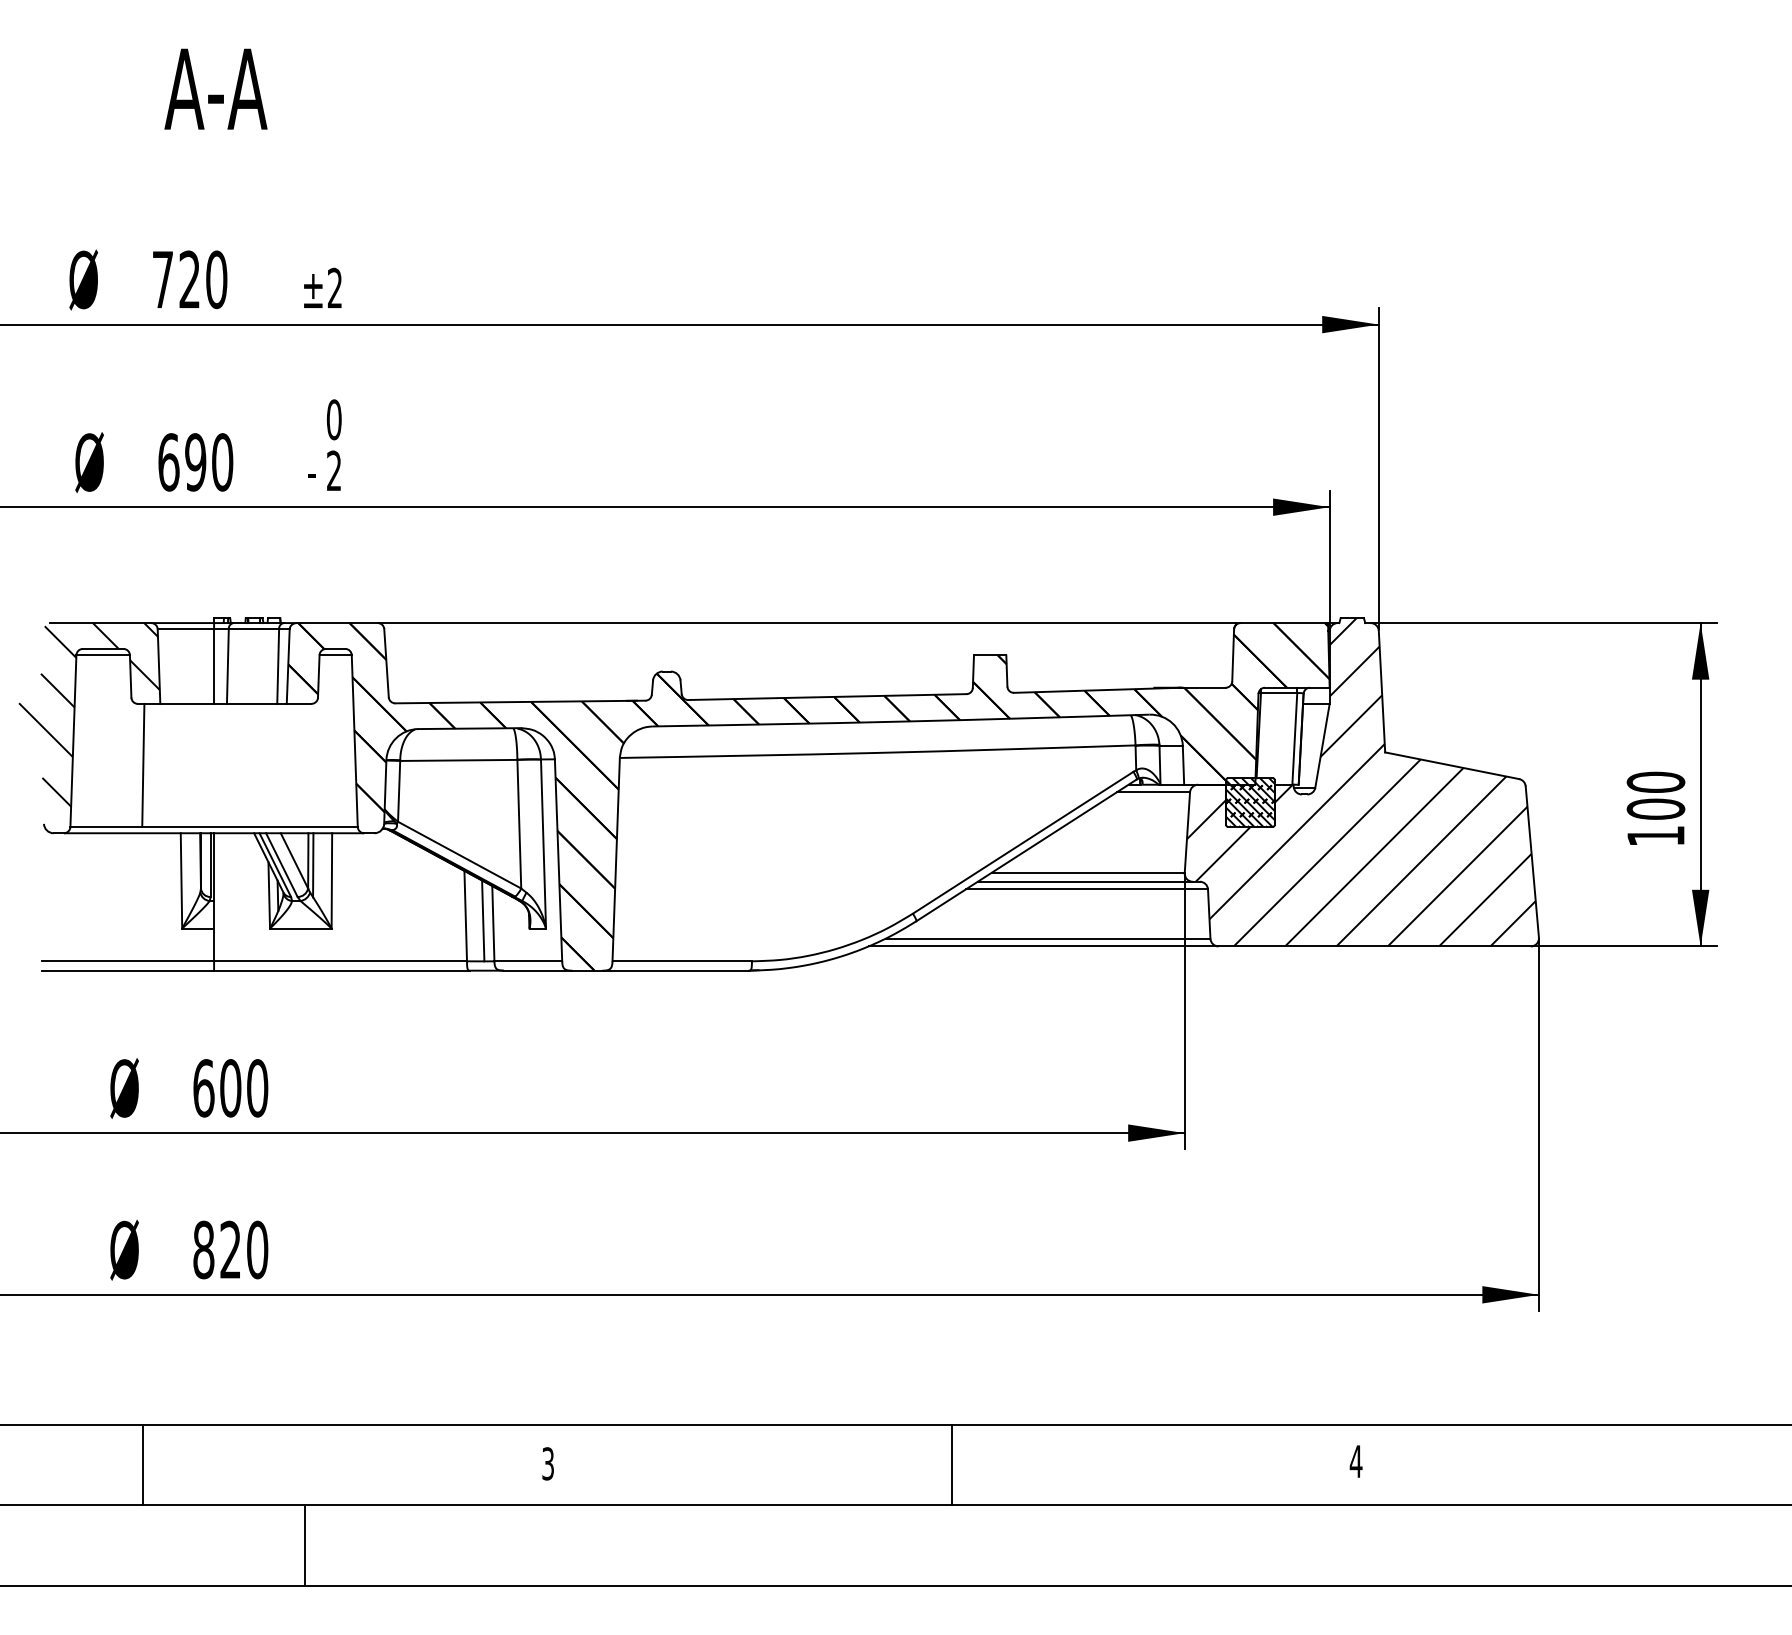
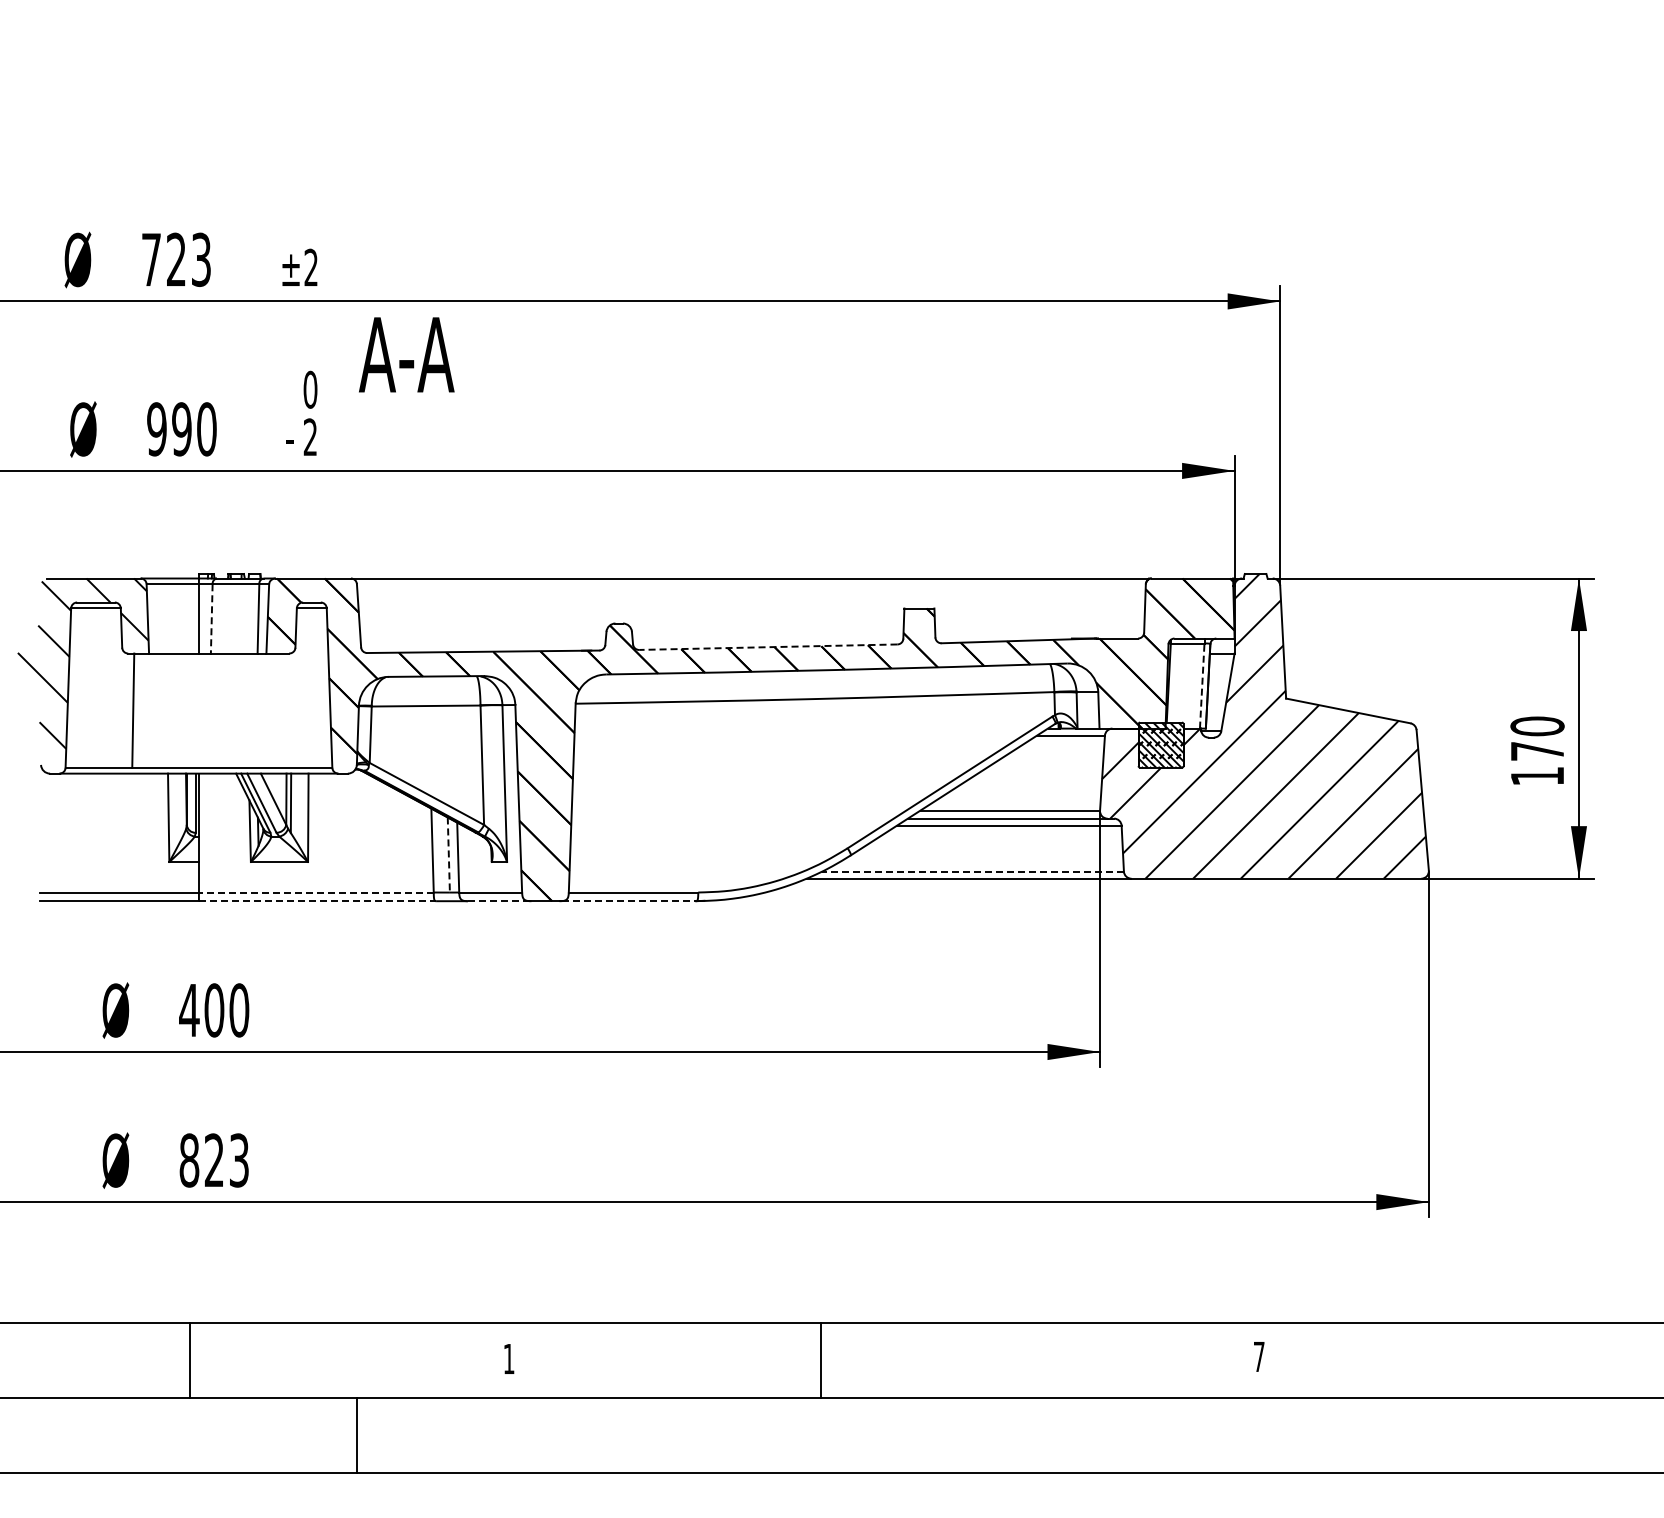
text: (215, 88) -> (406, 354), moved
text: (216, 279) -> (201, 259), 720 -> 723
text: (168, 462) -> (156, 429), 690 -> 990
line: (227, 666) -> (211, 618), solid -> dashed
line: (826, 697) -> (767, 647), solid -> dashed
line: (1295, 739) -> (1202, 686), solid -> dashed
text: (1655, 809) -> (1537, 751), 100 -> 170
line: (482, 921) -> (448, 855), solid -> dashed
line: (1048, 938) -> (973, 871), solid -> dashed
line: (339, 961) -> (315, 892), solid -> dashed
line: (341, 971) -> (317, 901), solid -> dashed
line: (537, 971) -> (499, 901), solid -> dashed
line: (677, 971) -> (629, 901), solid -> dashed
text: (203, 1088) -> (189, 1010), 600 -> 400
text: (257, 1249) -> (239, 1160), 820 -> 823
text: (1356, 1461) -> (1259, 1356), 4 -> 7
text: (547, 1463) -> (508, 1358), 3 -> 1
line: (143, 1464) -> (190, 1359), moved
line: (951, 1464) -> (820, 1359), moved
line: (305, 1545) -> (357, 1434), moved

